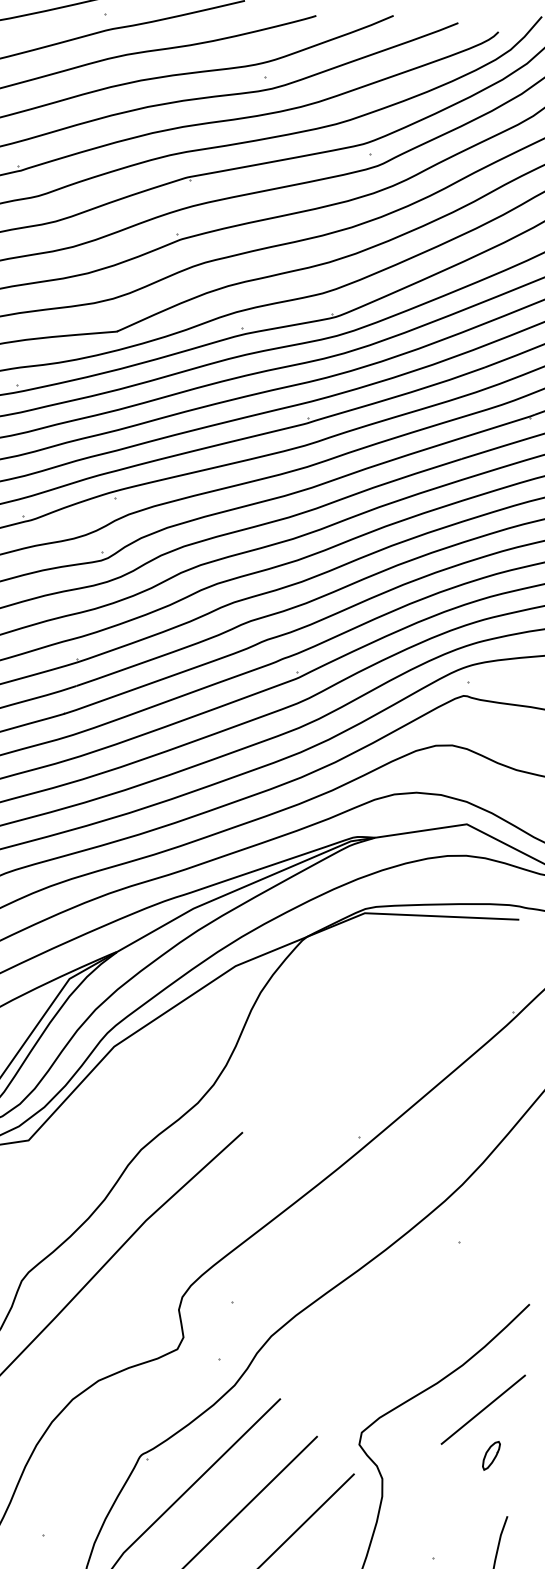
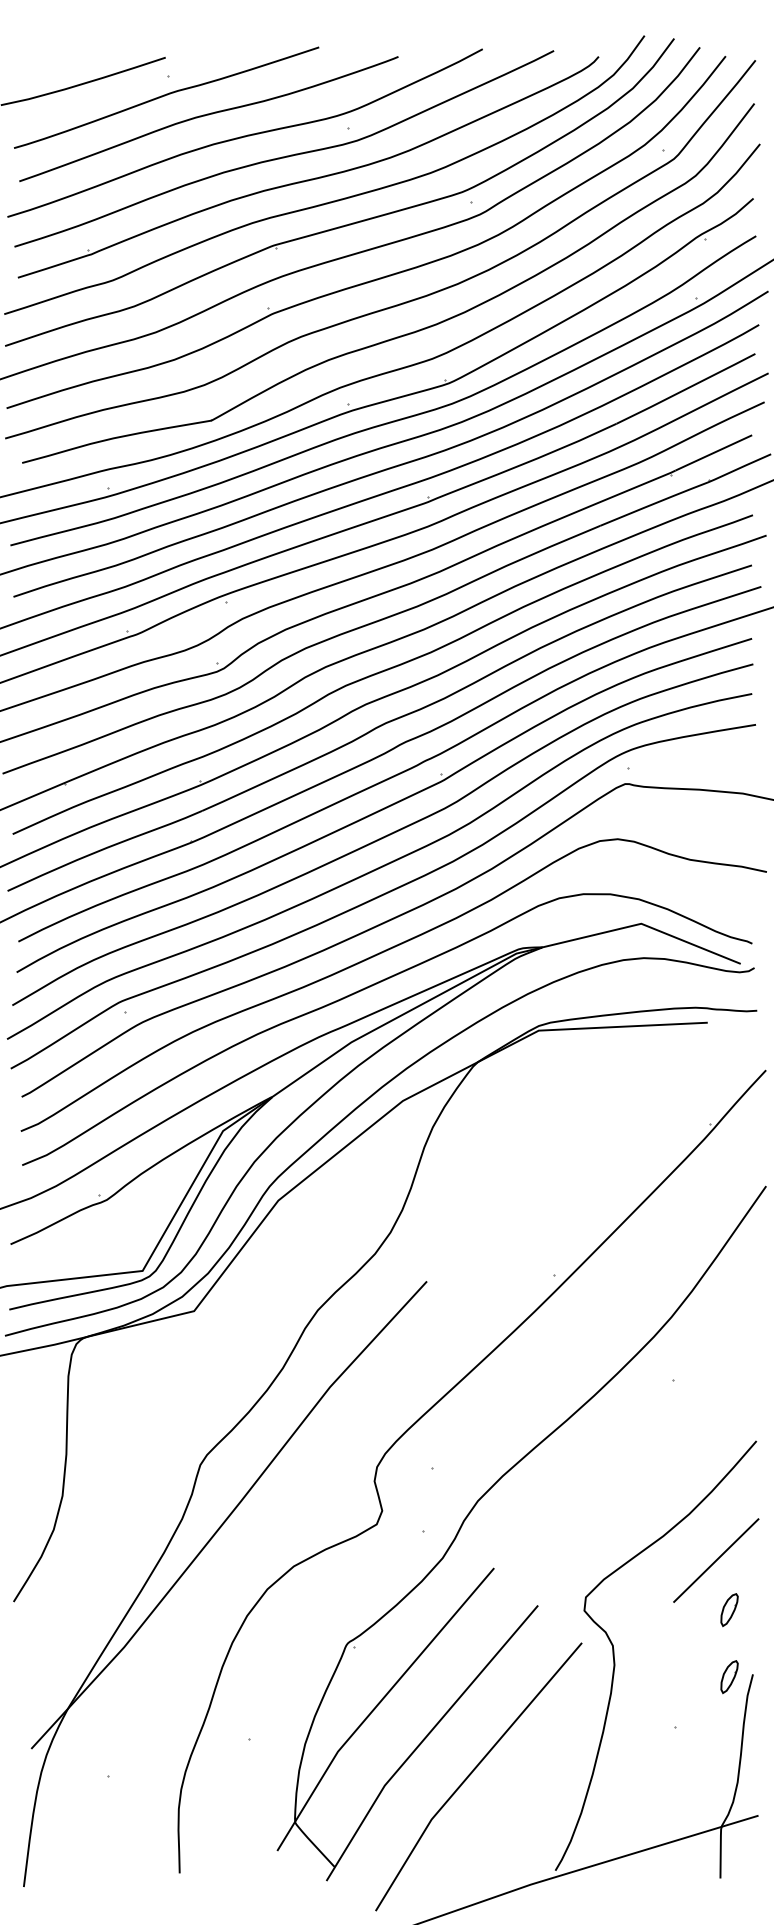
part: (485, 1517) -> (729, 1677), added

